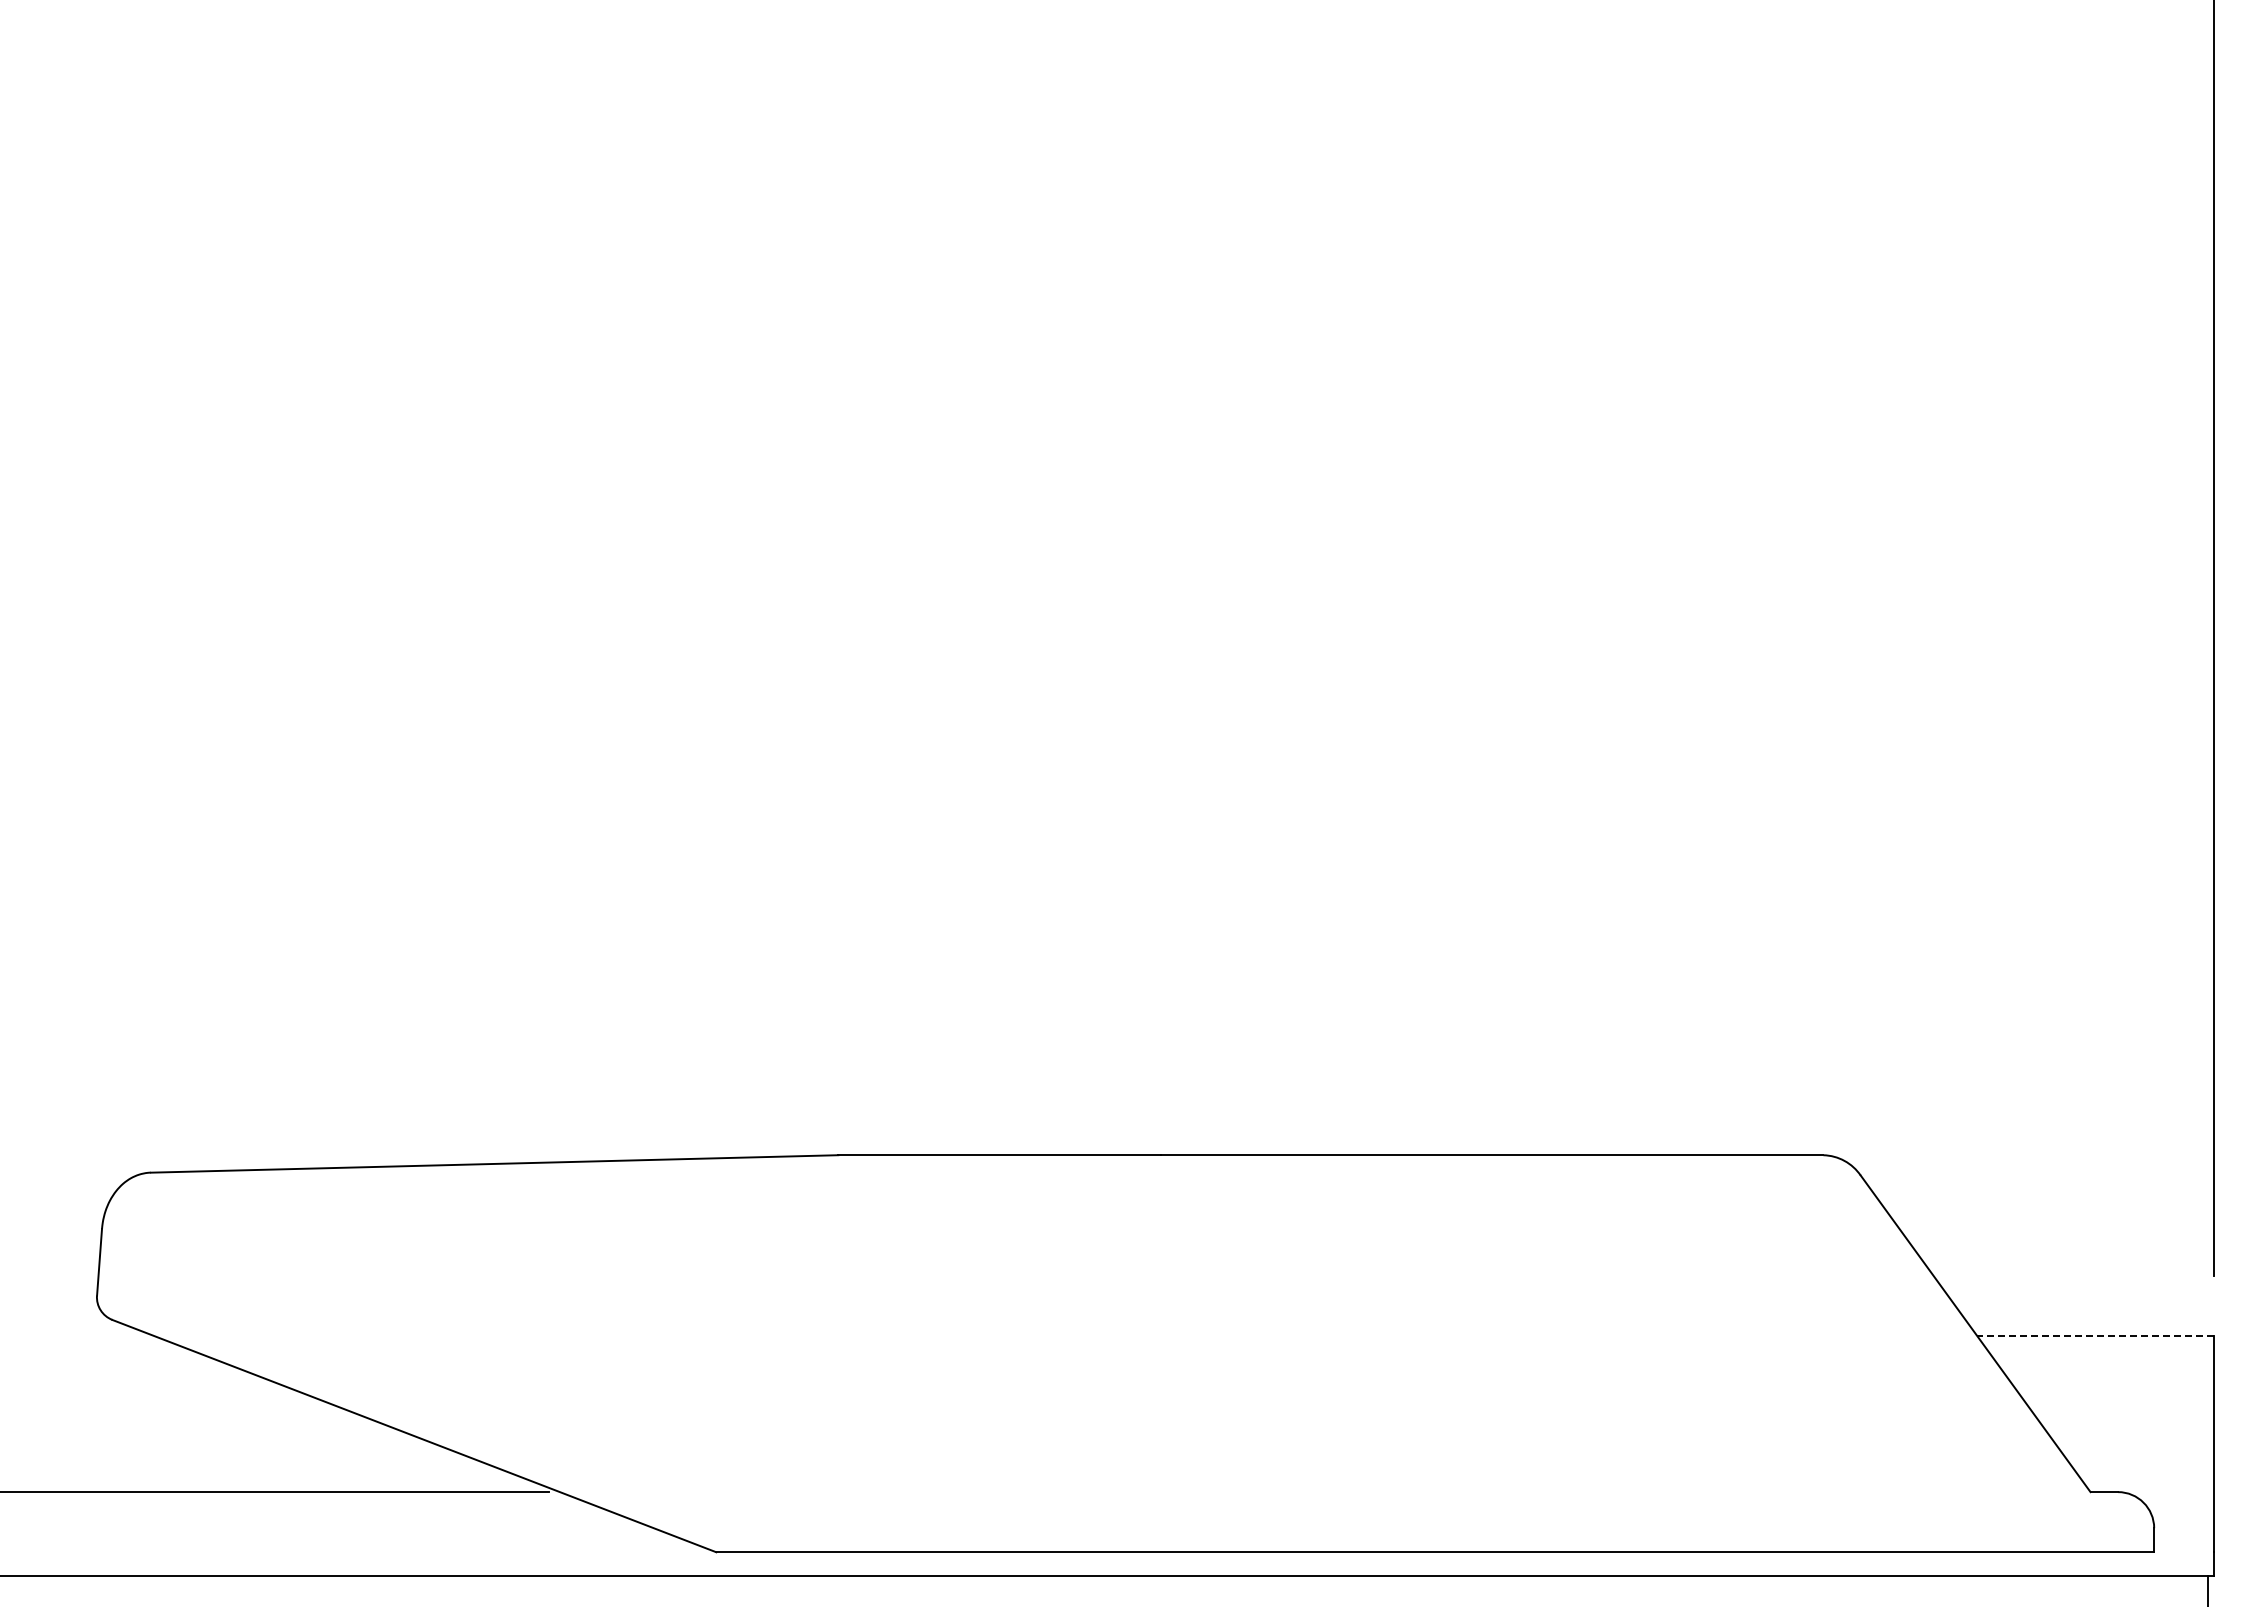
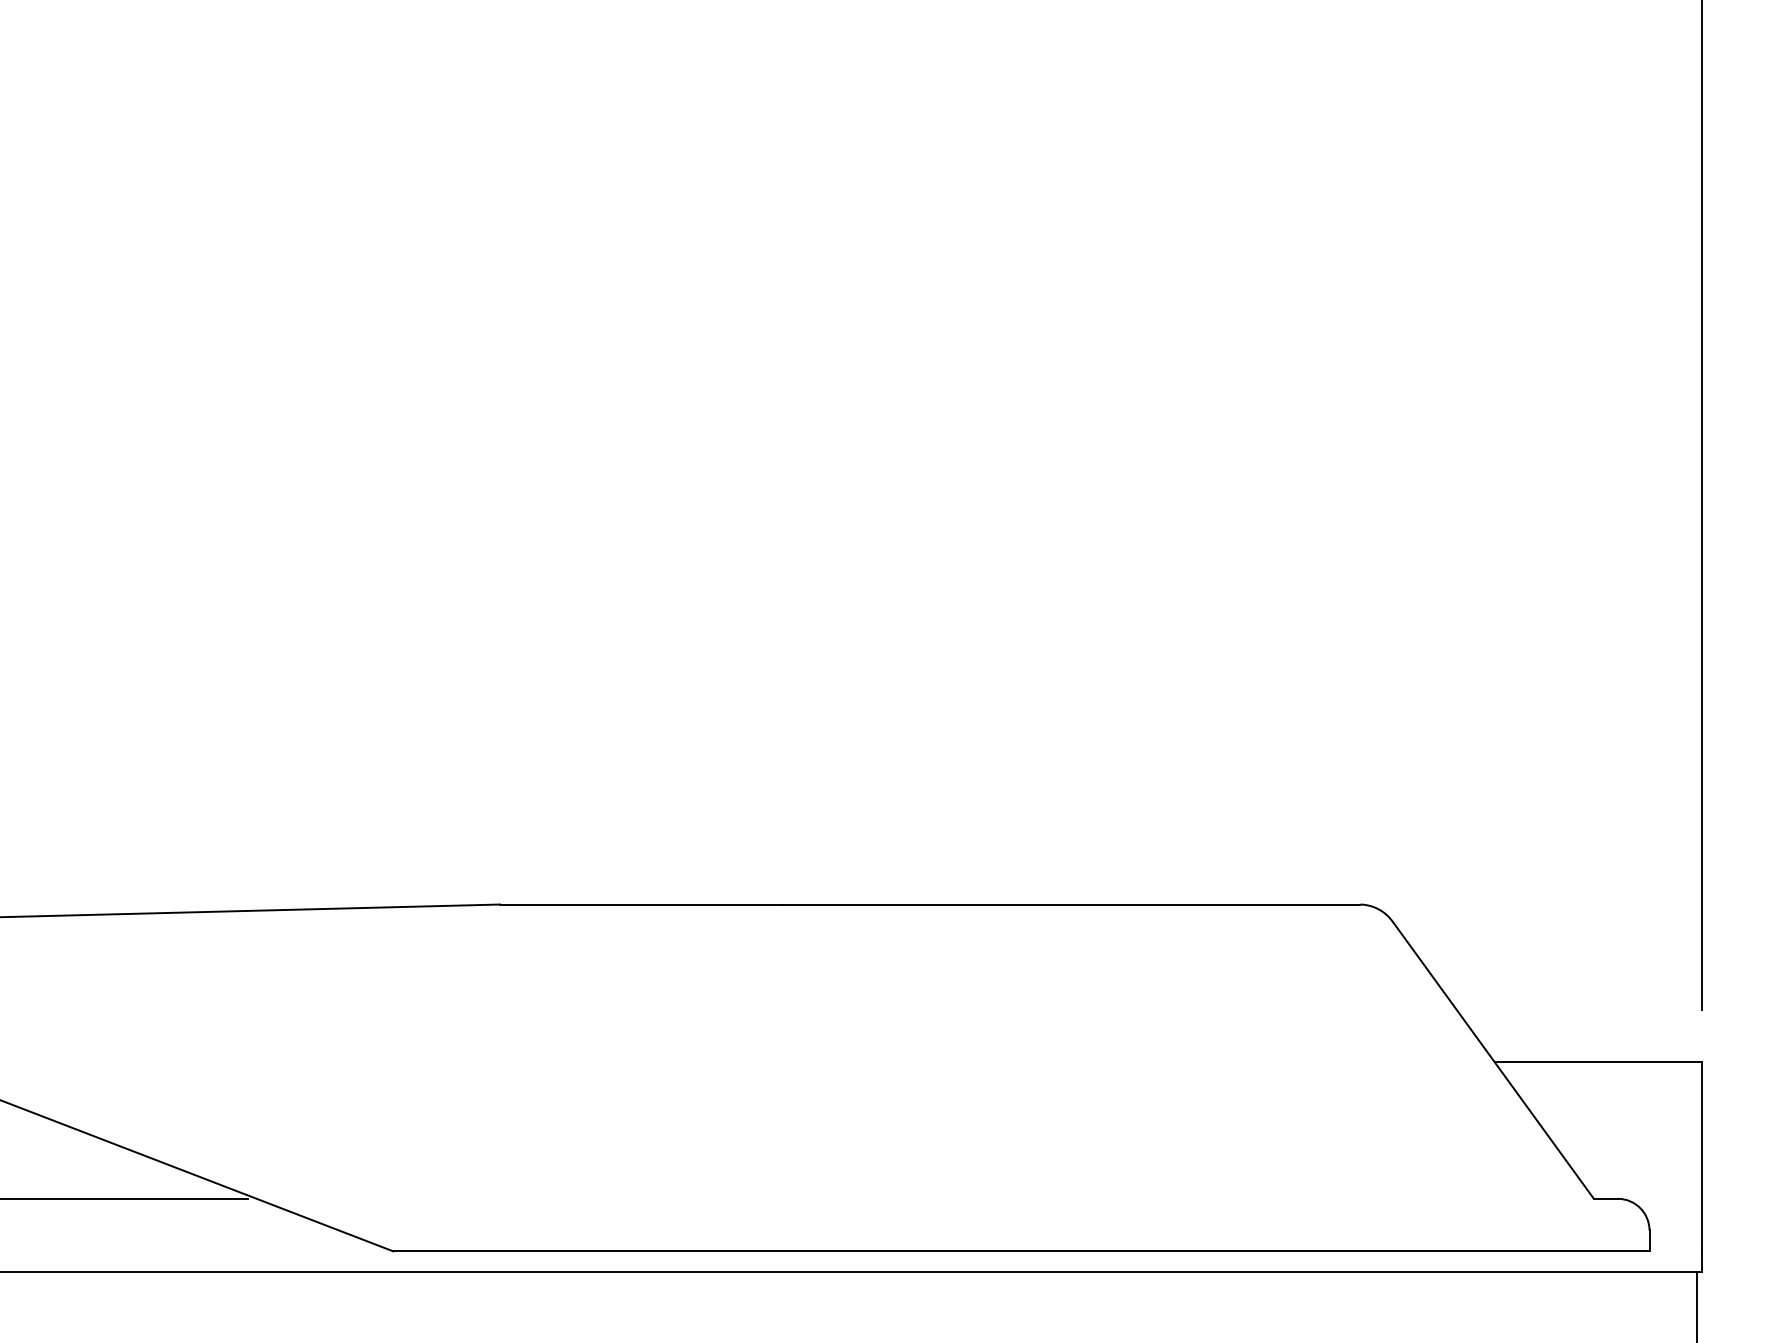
line: (2095, 1335) -> (1598, 1062), dashed -> solid

